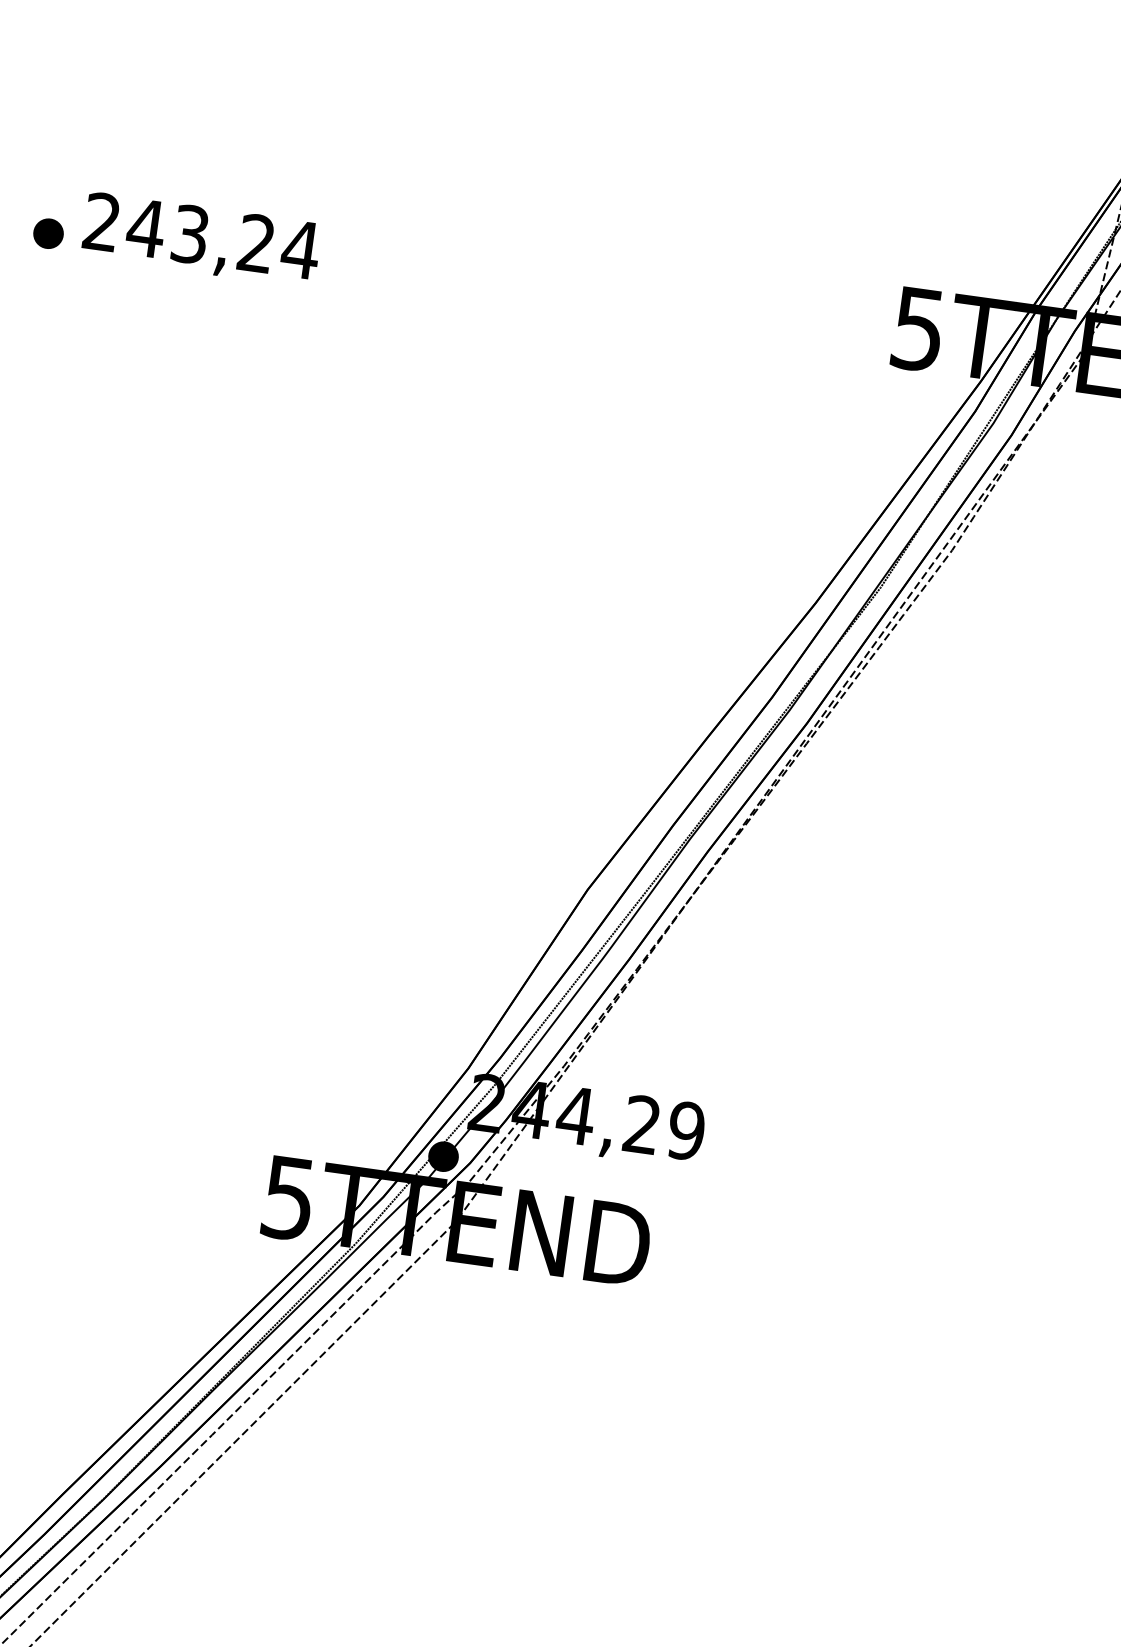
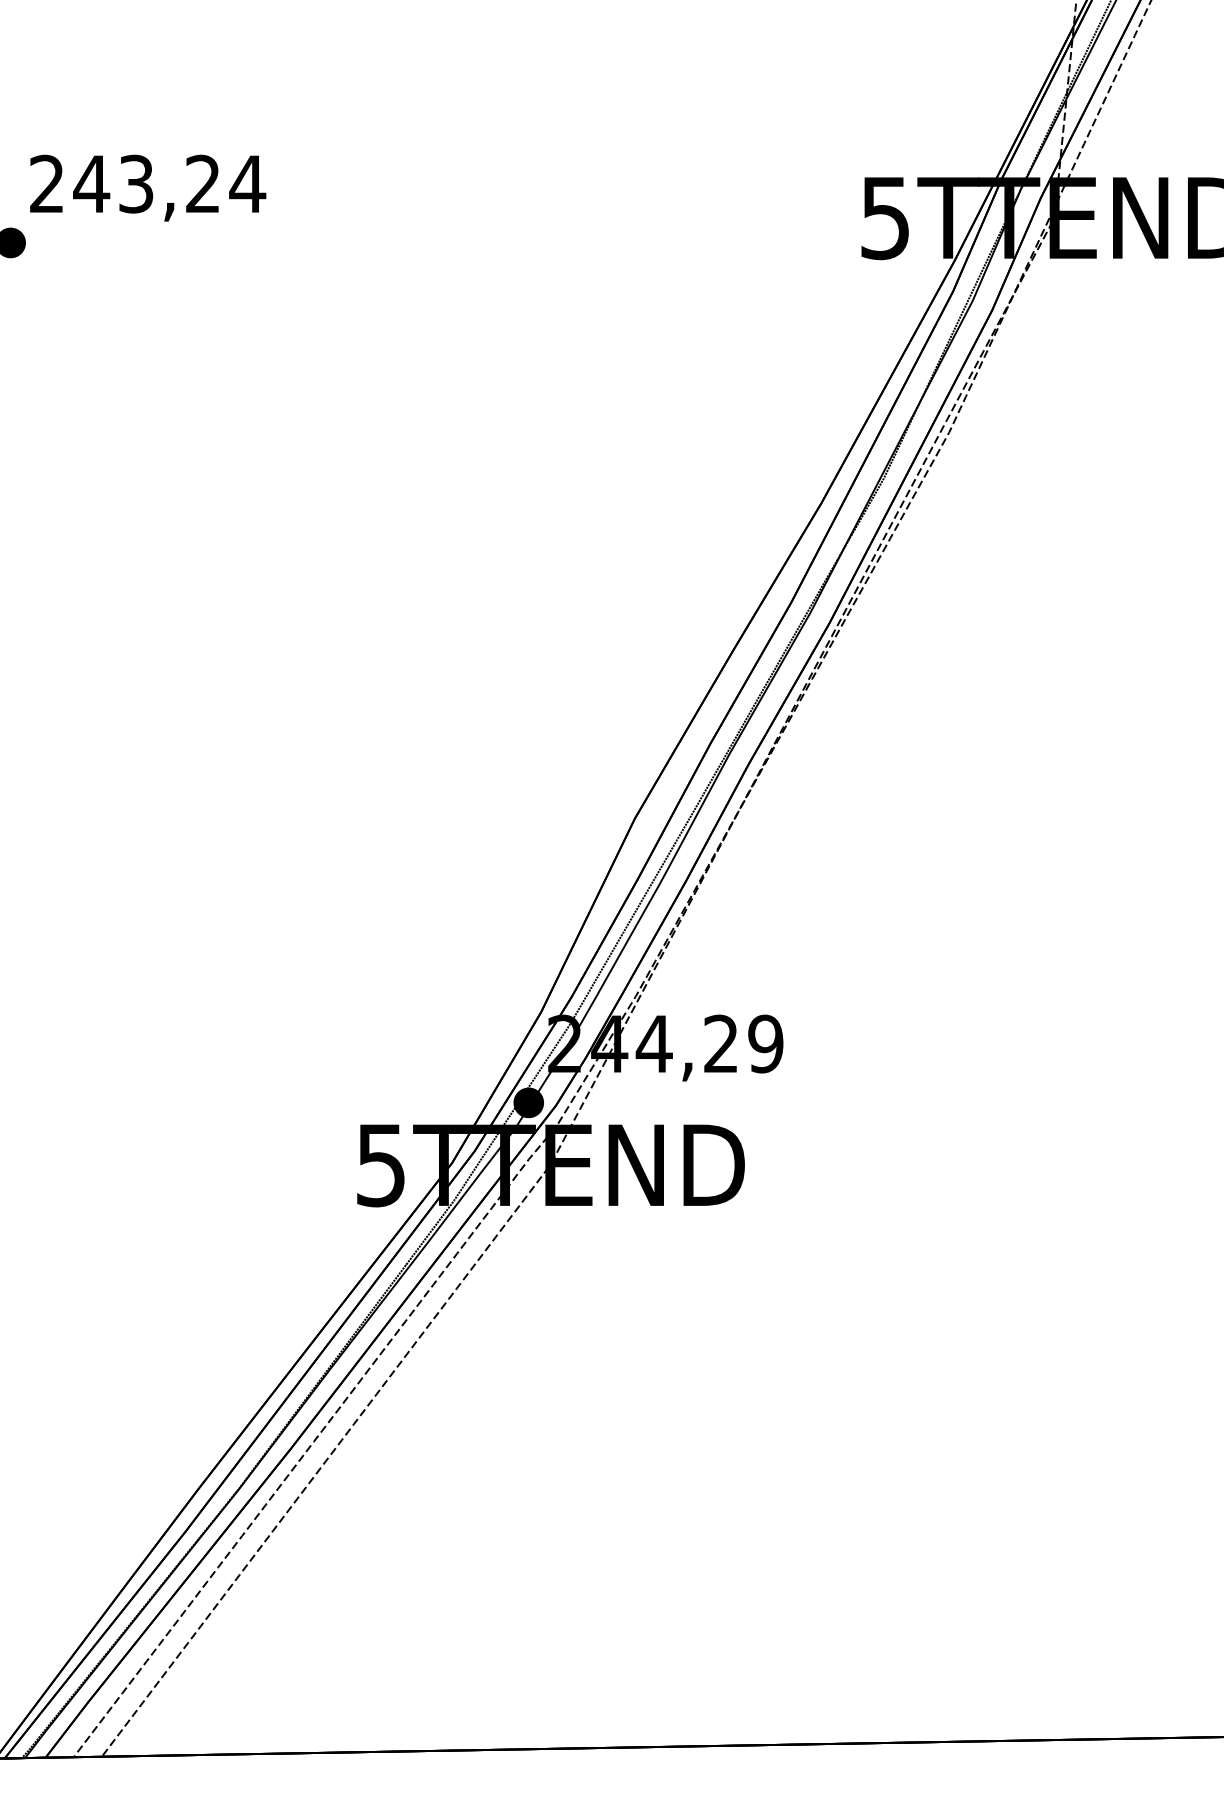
text: (202, 239) -> (148, 187), moved

